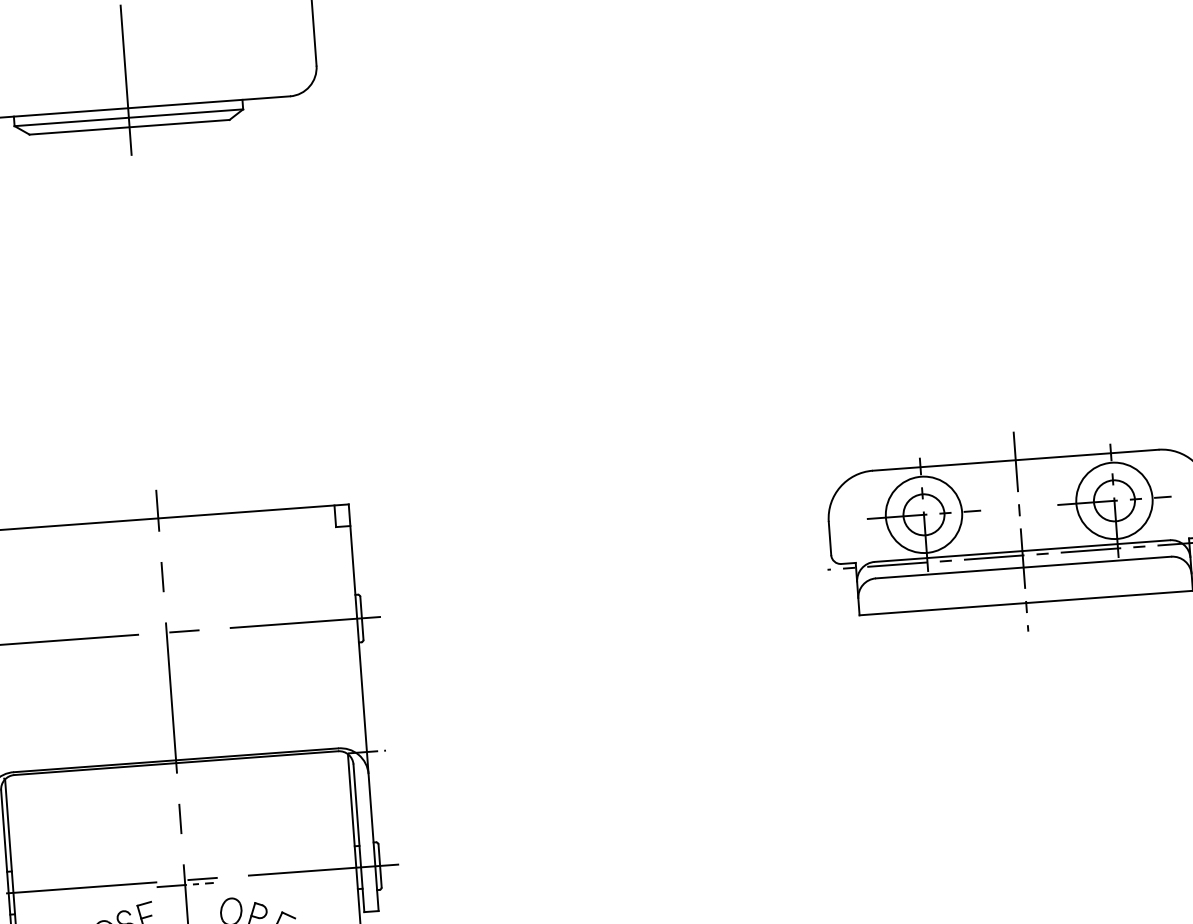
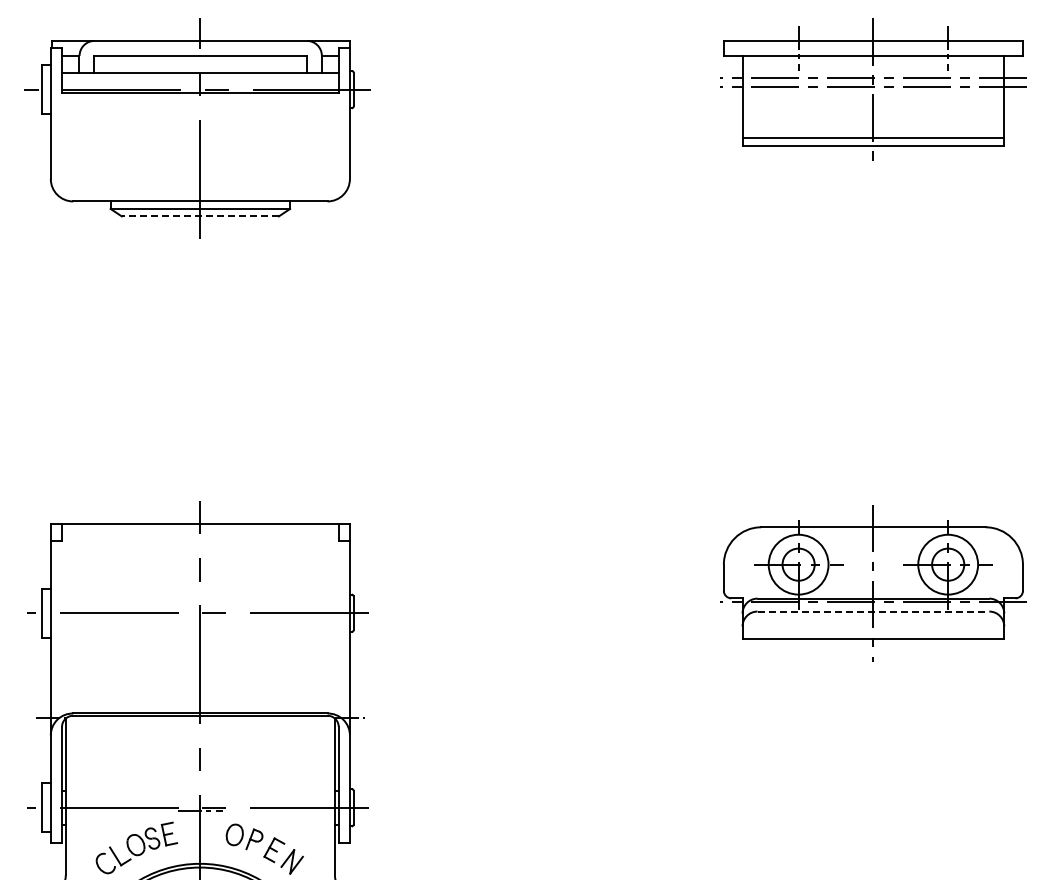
line: (129, 127) -> (200, 216), solid -> dashed
line: (1023, 567) -> (873, 611), solid -> dashed

